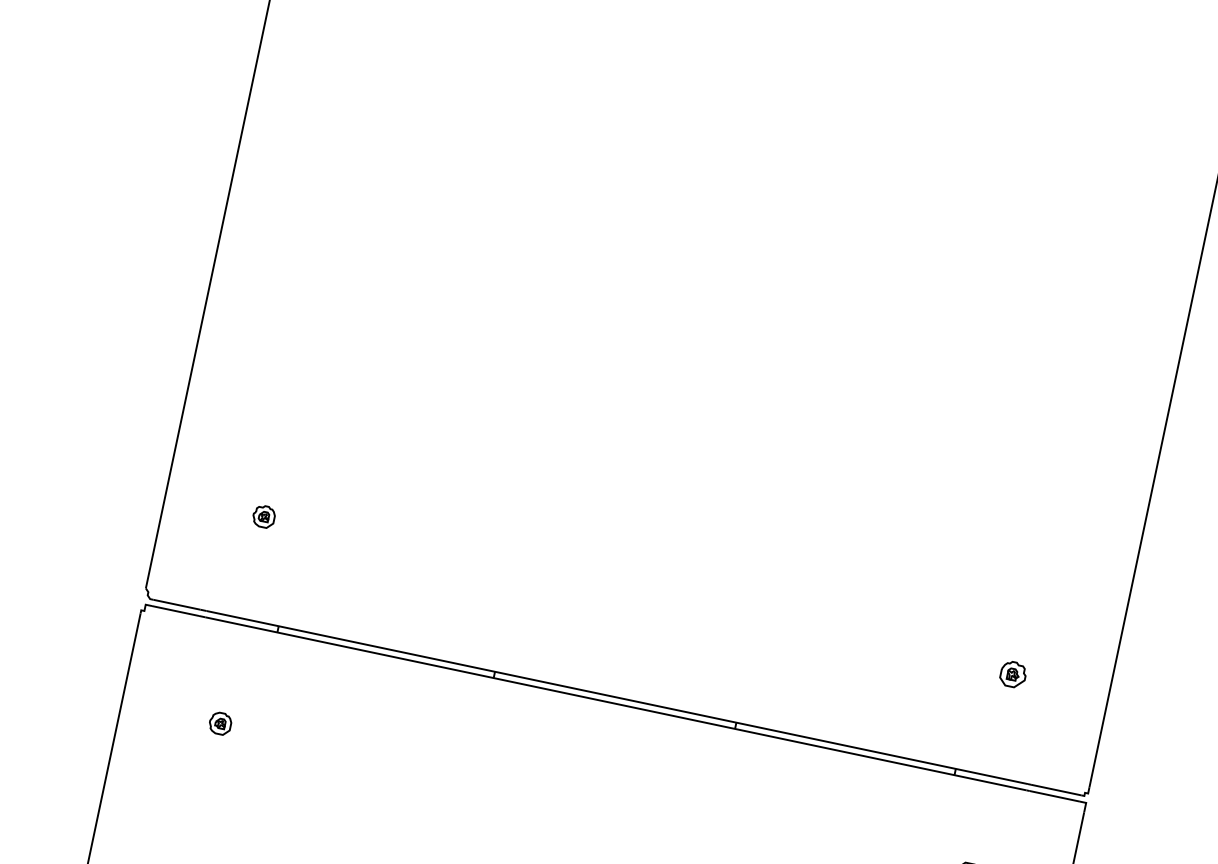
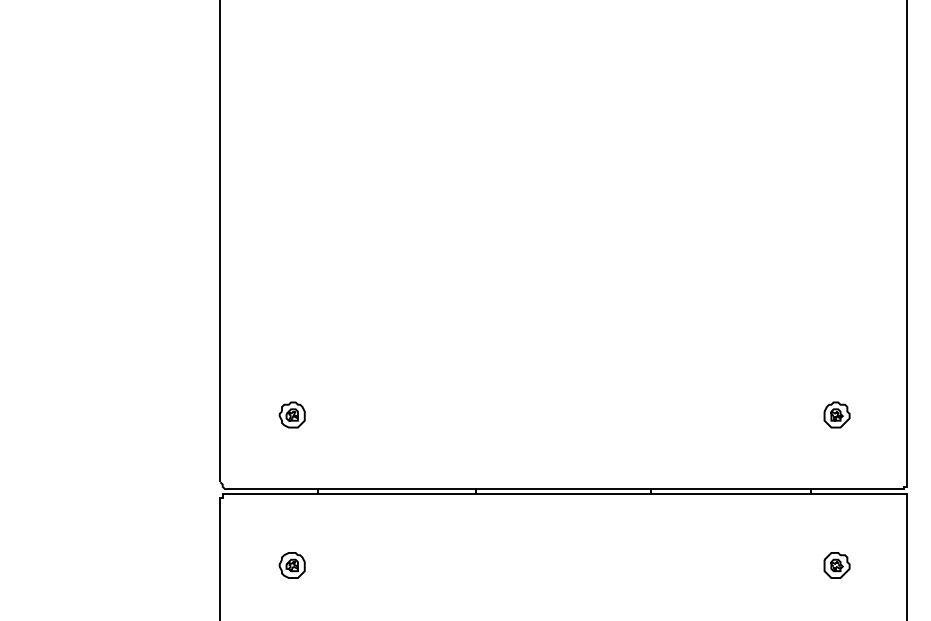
part: (263, 515) -> (291, 414), size x1.67
part: (1012, 673) -> (836, 414), size x1.43
part: (219, 723) -> (291, 565), size x1.67

